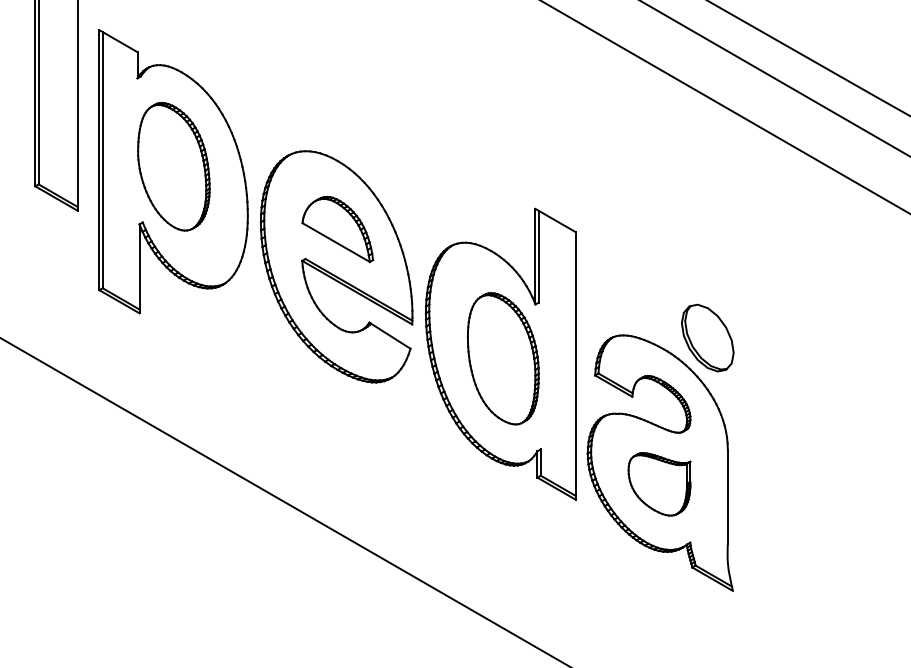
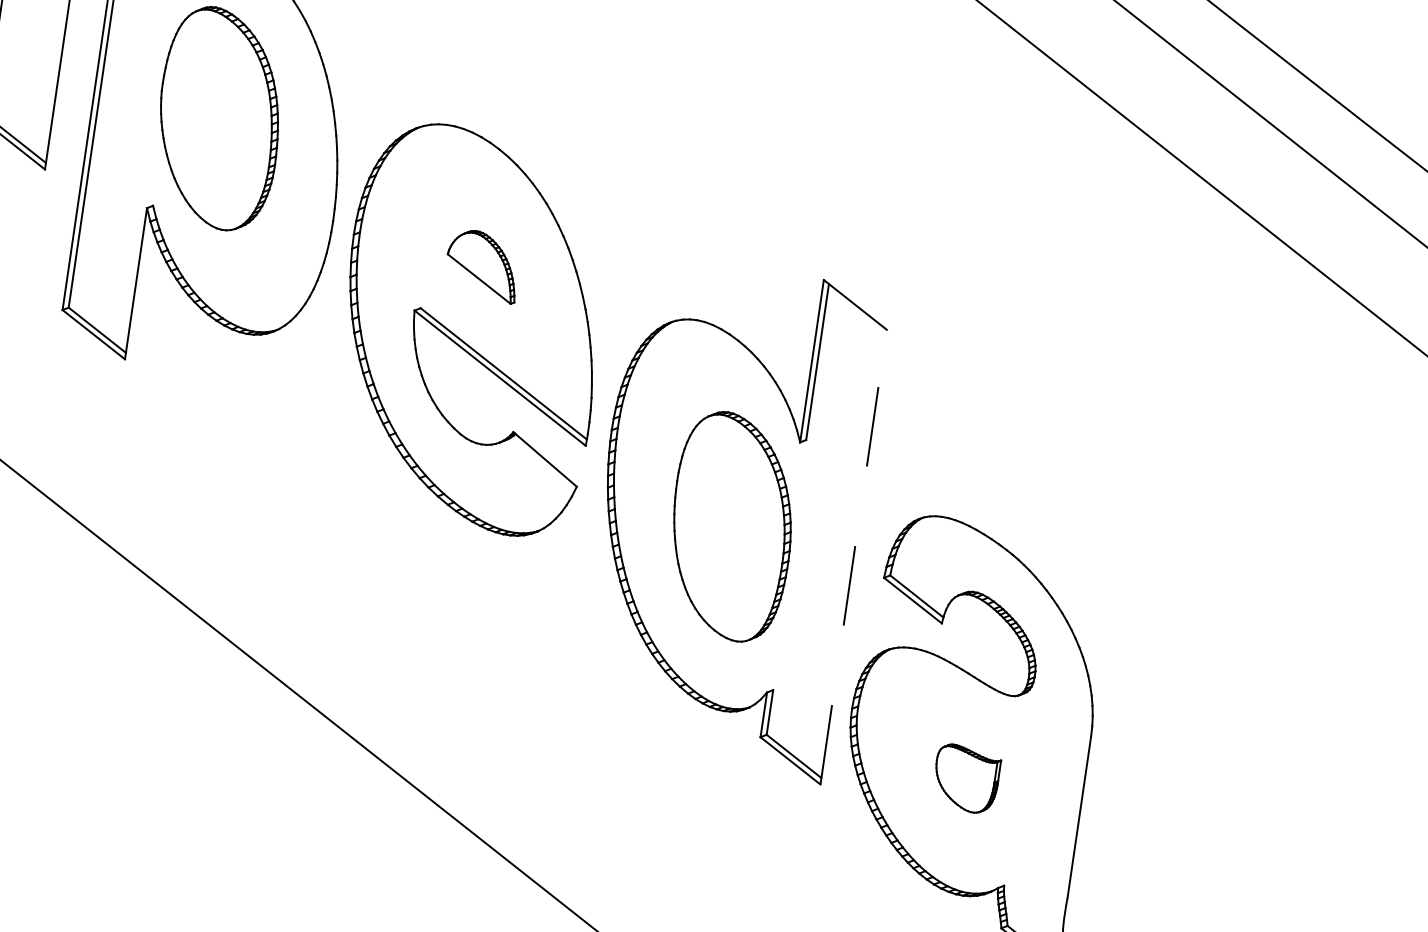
part: (337, 229) -> (482, 265), size x0.6
part: (707, 337) -> (1084, 541), removed
line: (575, 366) -> (852, 557), solid -> dashed
part: (659, 484) -> (966, 779), size x0.6

